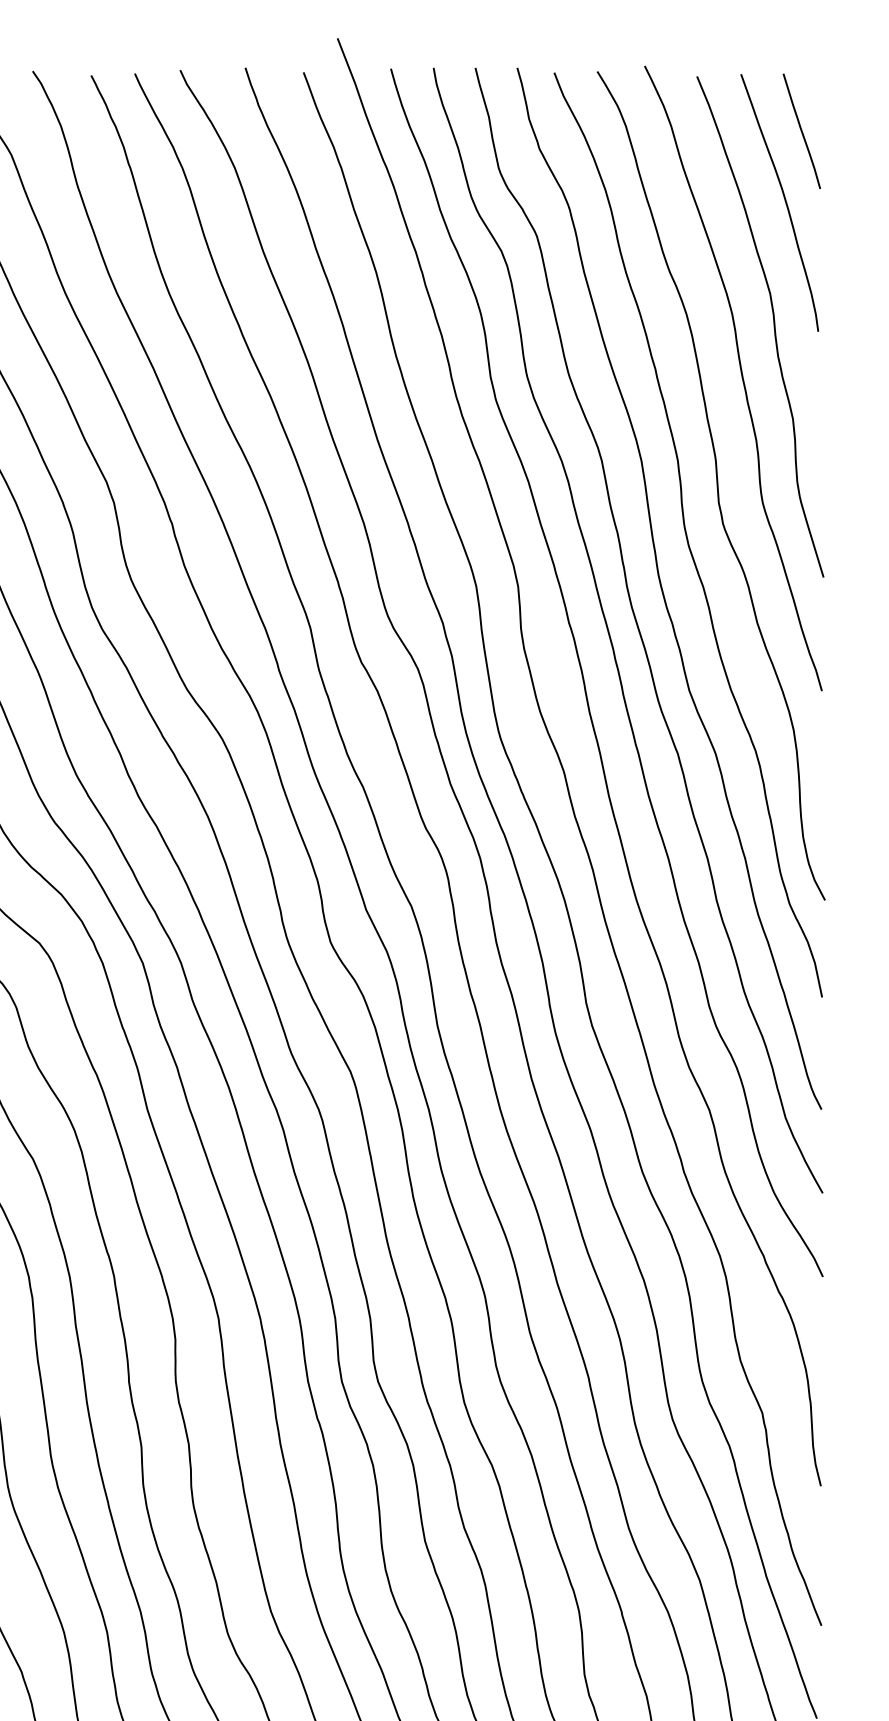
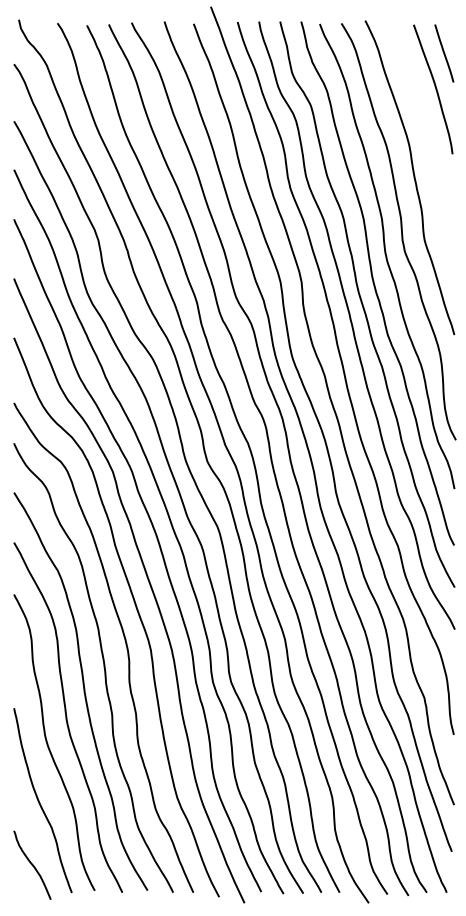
curve: (772, 326) -> (429, 151), removed

